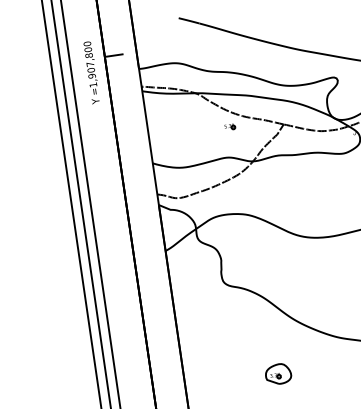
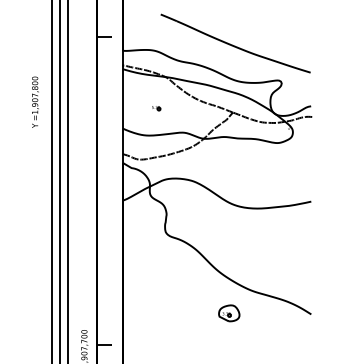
text: (91, 71) -> (35, 101), moved
part: (230, 127) -> (156, 108), moved
part: (278, 374) -> (229, 313), moved

